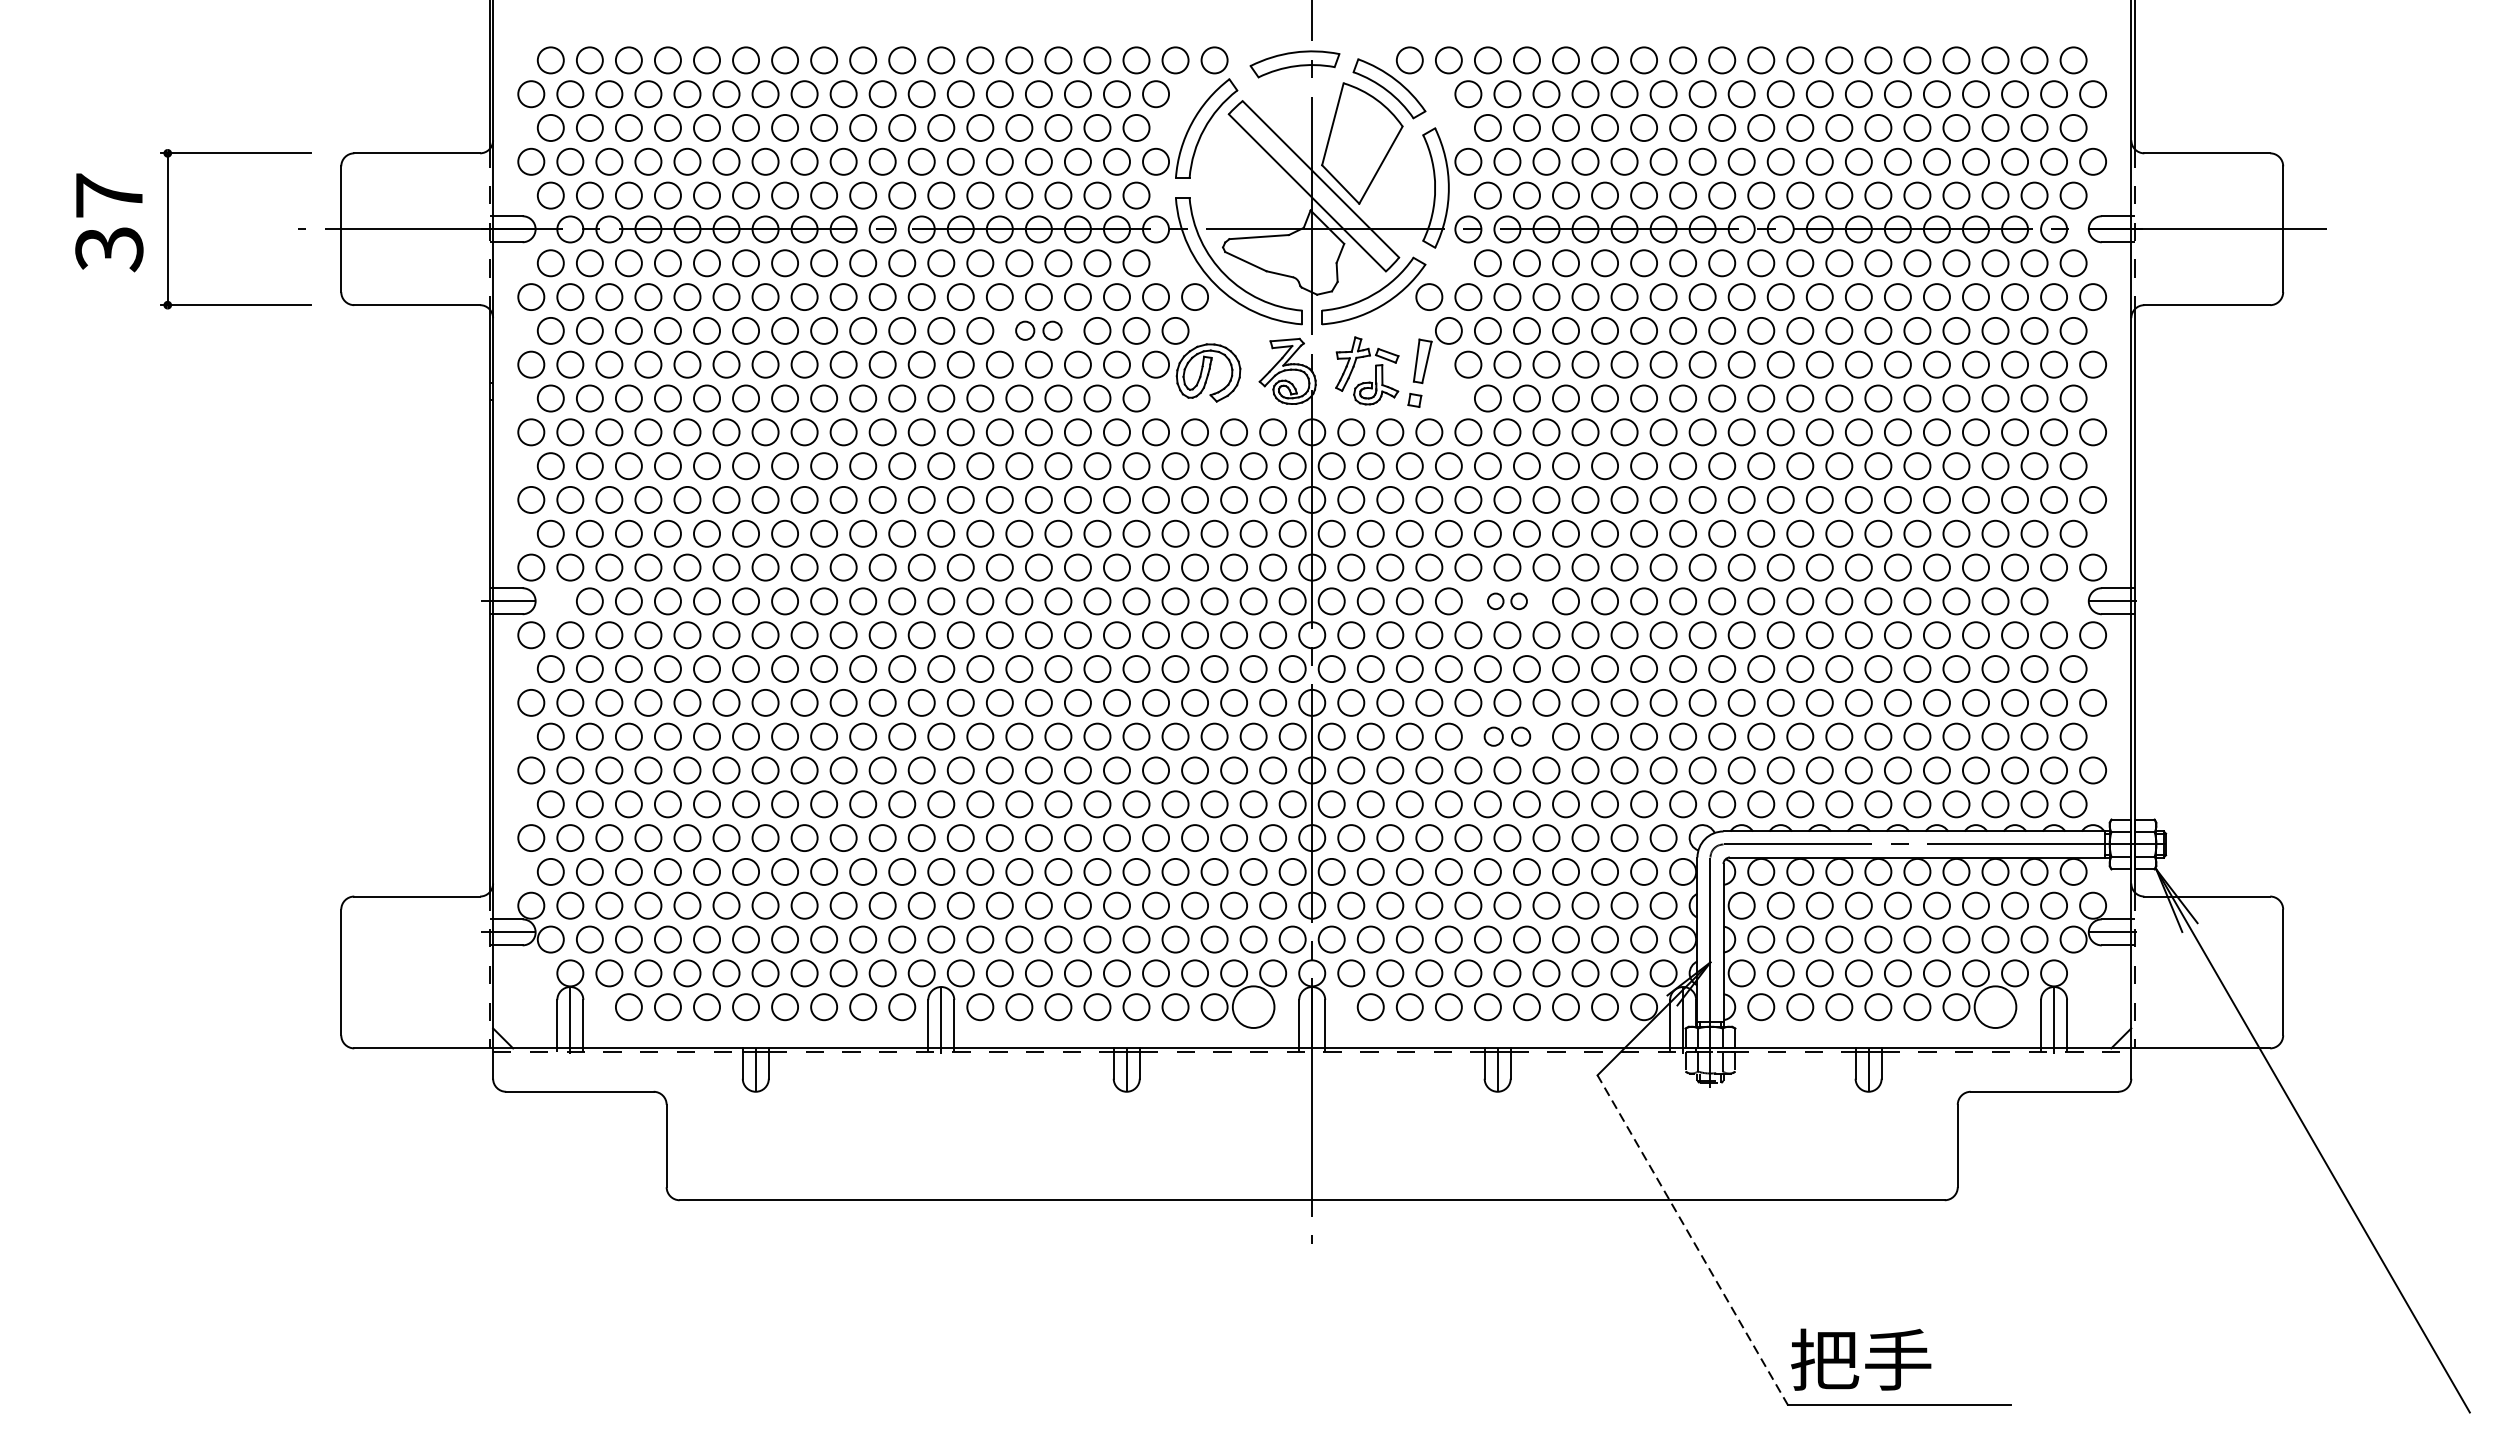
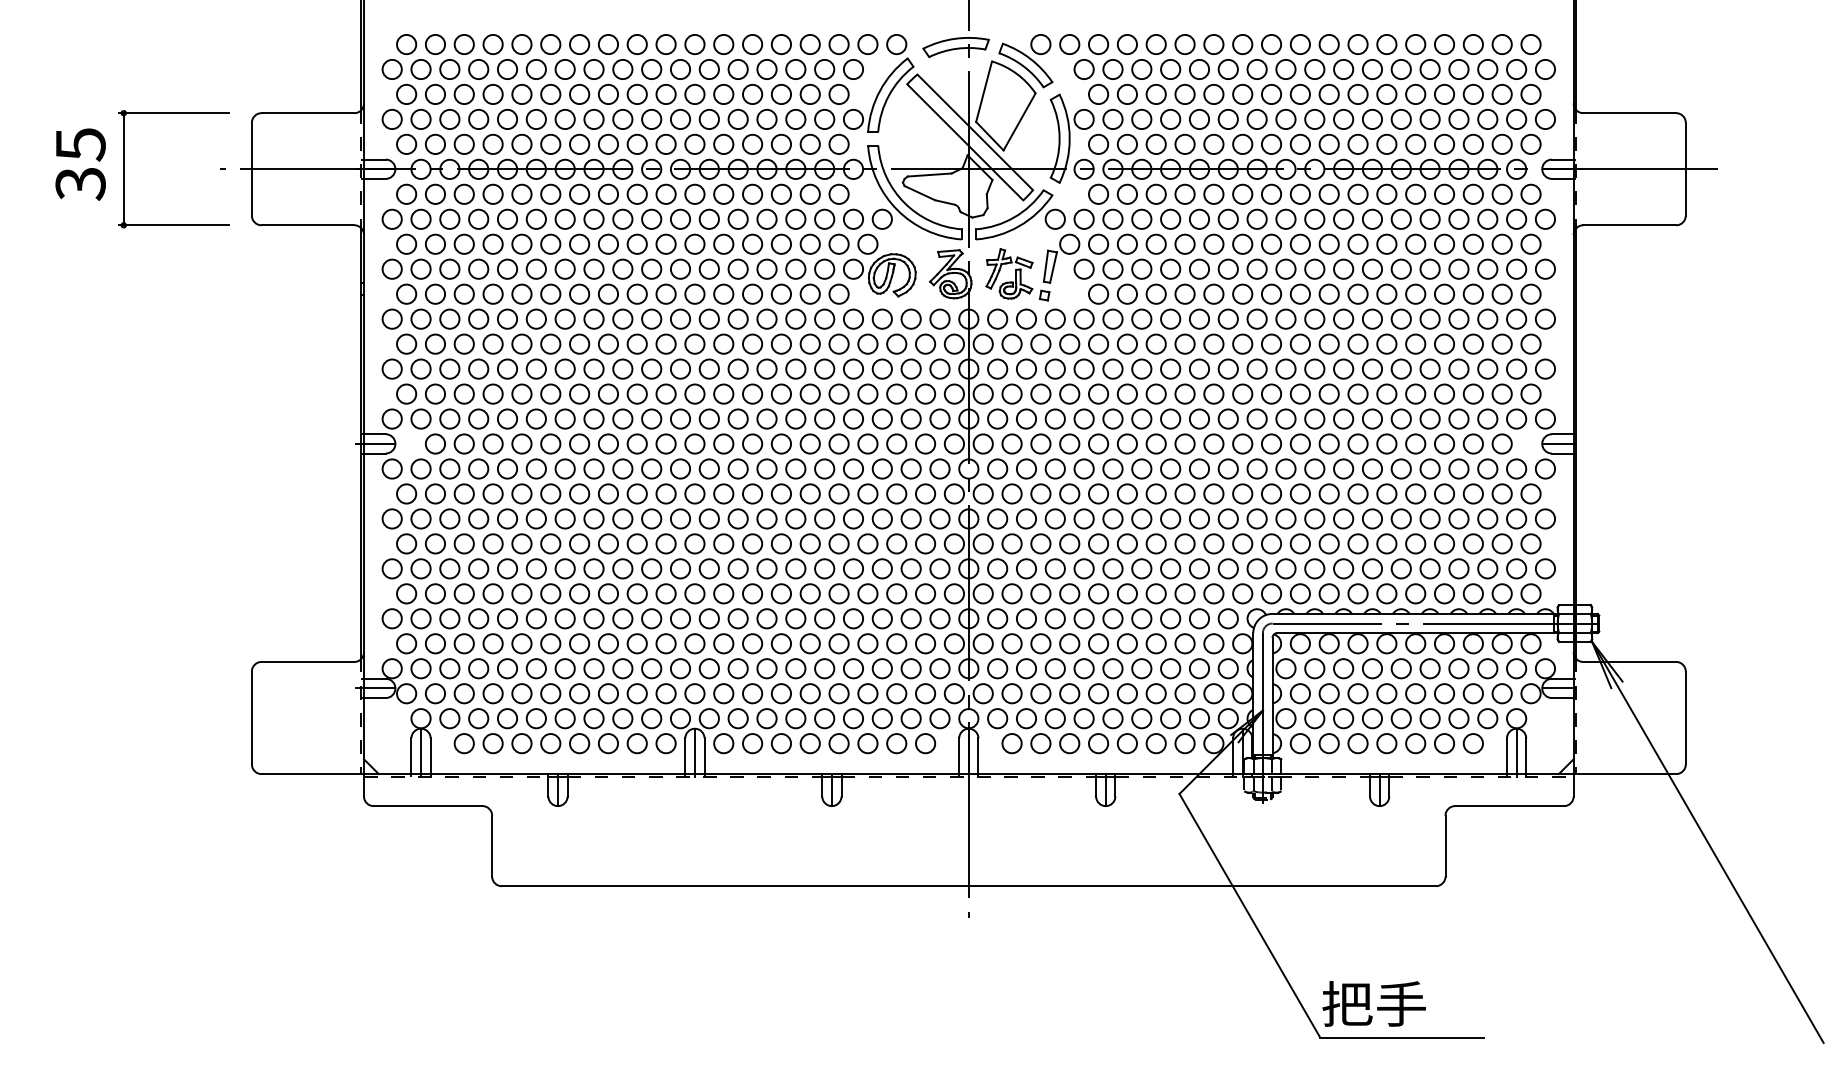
text: (109, 195) -> (80, 144), 37 -> 35
part: (1038, 329) -> (766, 243), size x1.43
part: (1506, 600) -> (1112, 443), size x1.67
part: (1506, 736) -> (1112, 543), size x1.43
circle: (1253, 1006) -> (925, 743), size x0.62
circle: (1994, 1006) -> (1472, 743), size x0.62
line: (1692, 1239) -> (1249, 915), dashed -> solid

